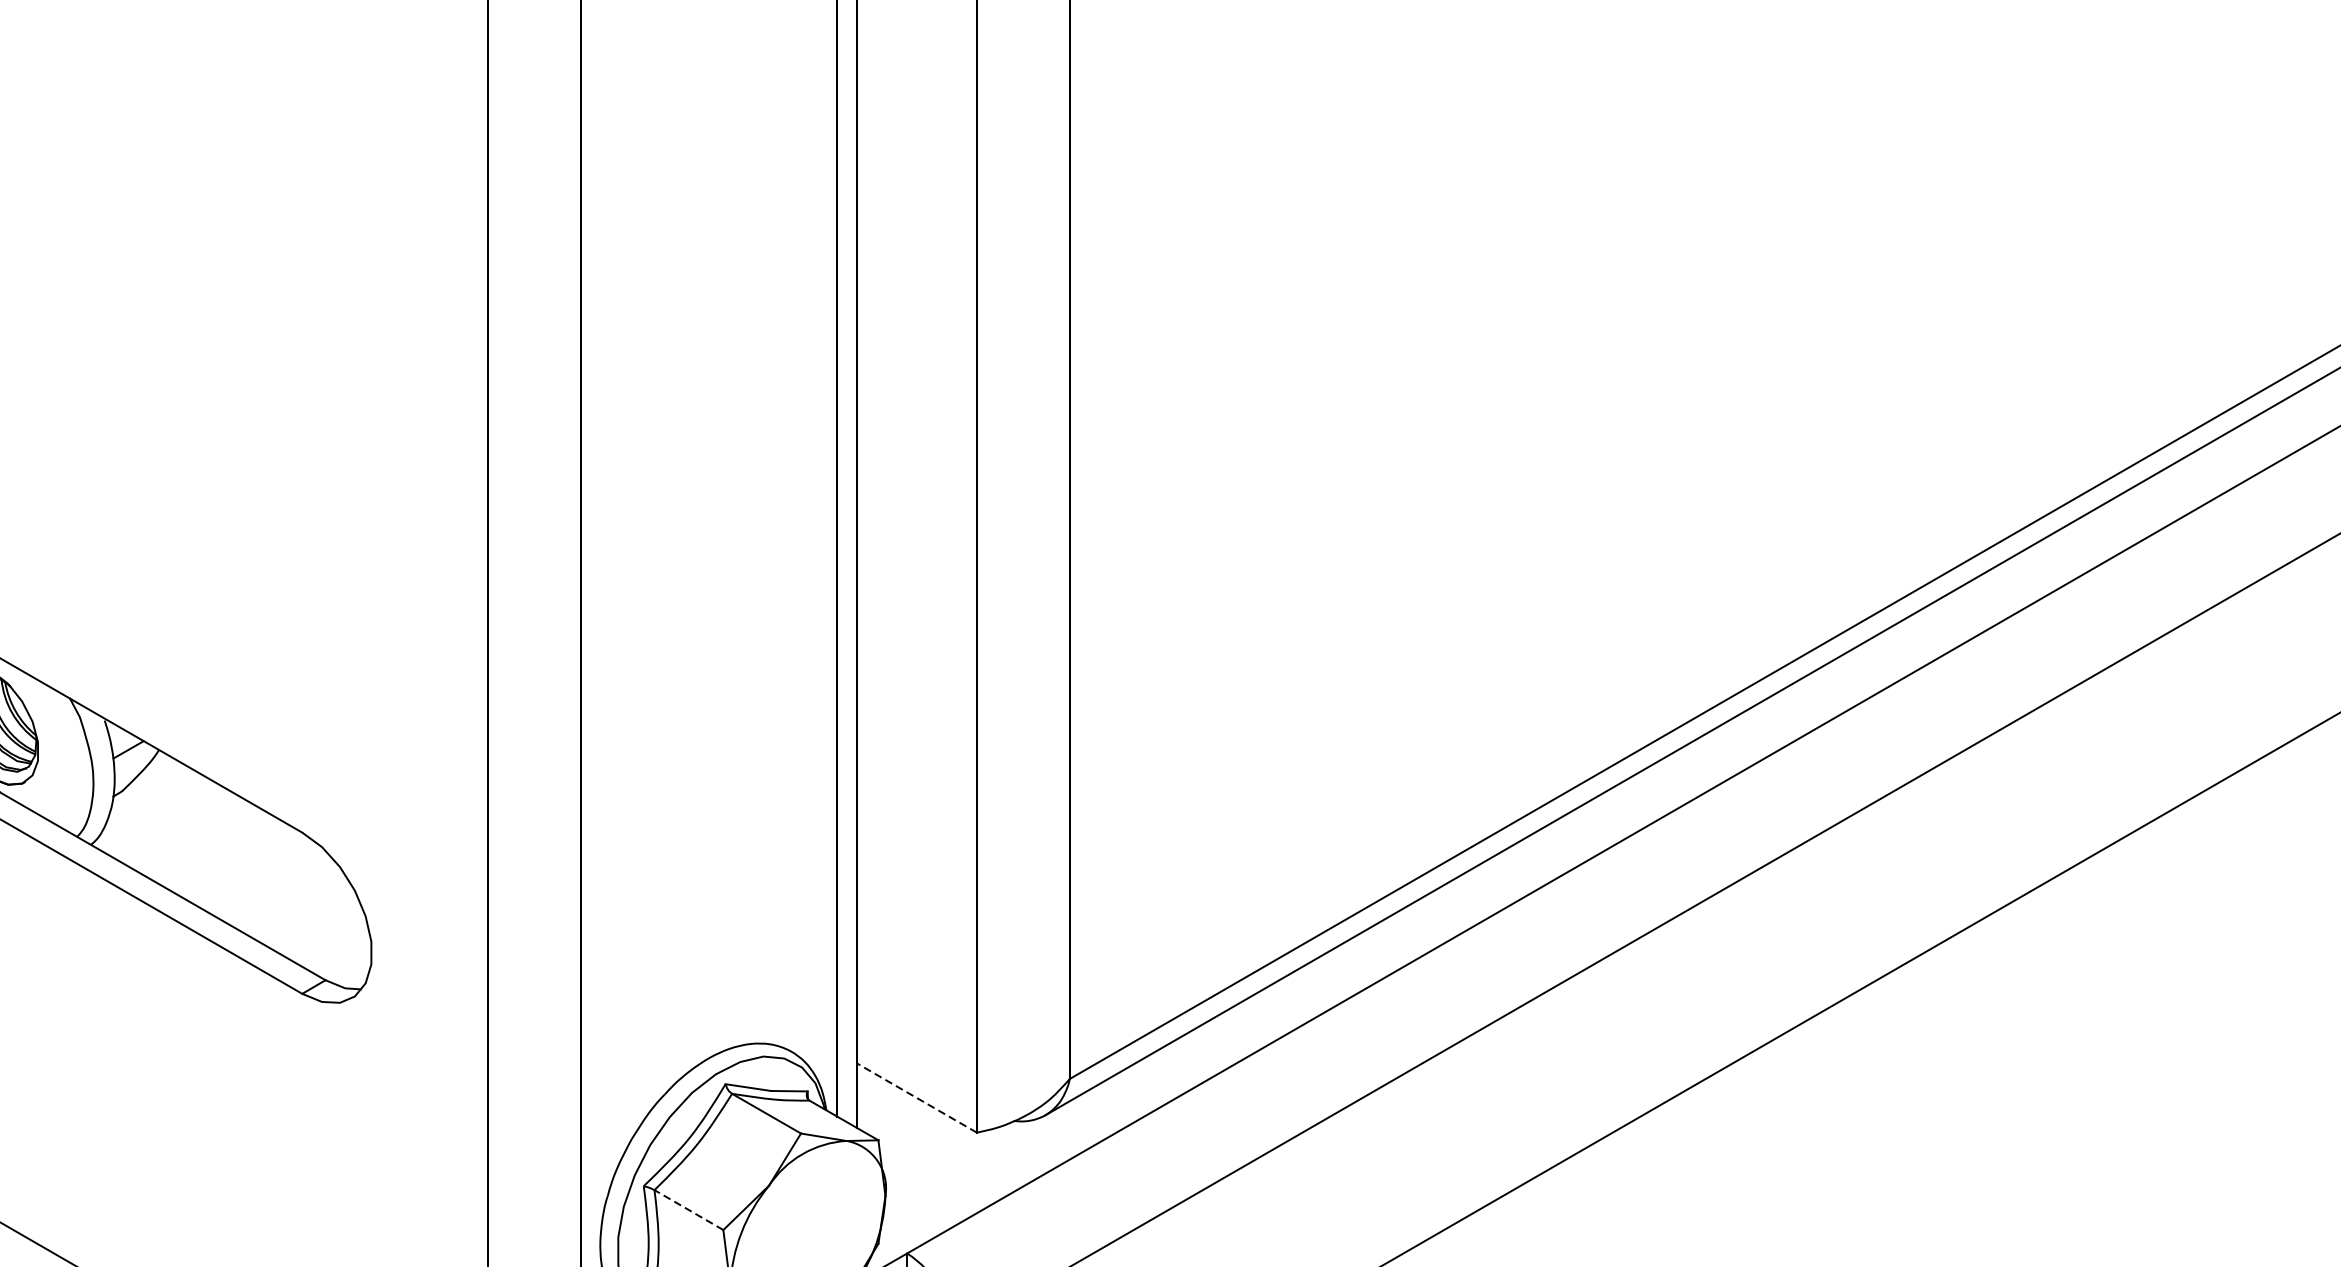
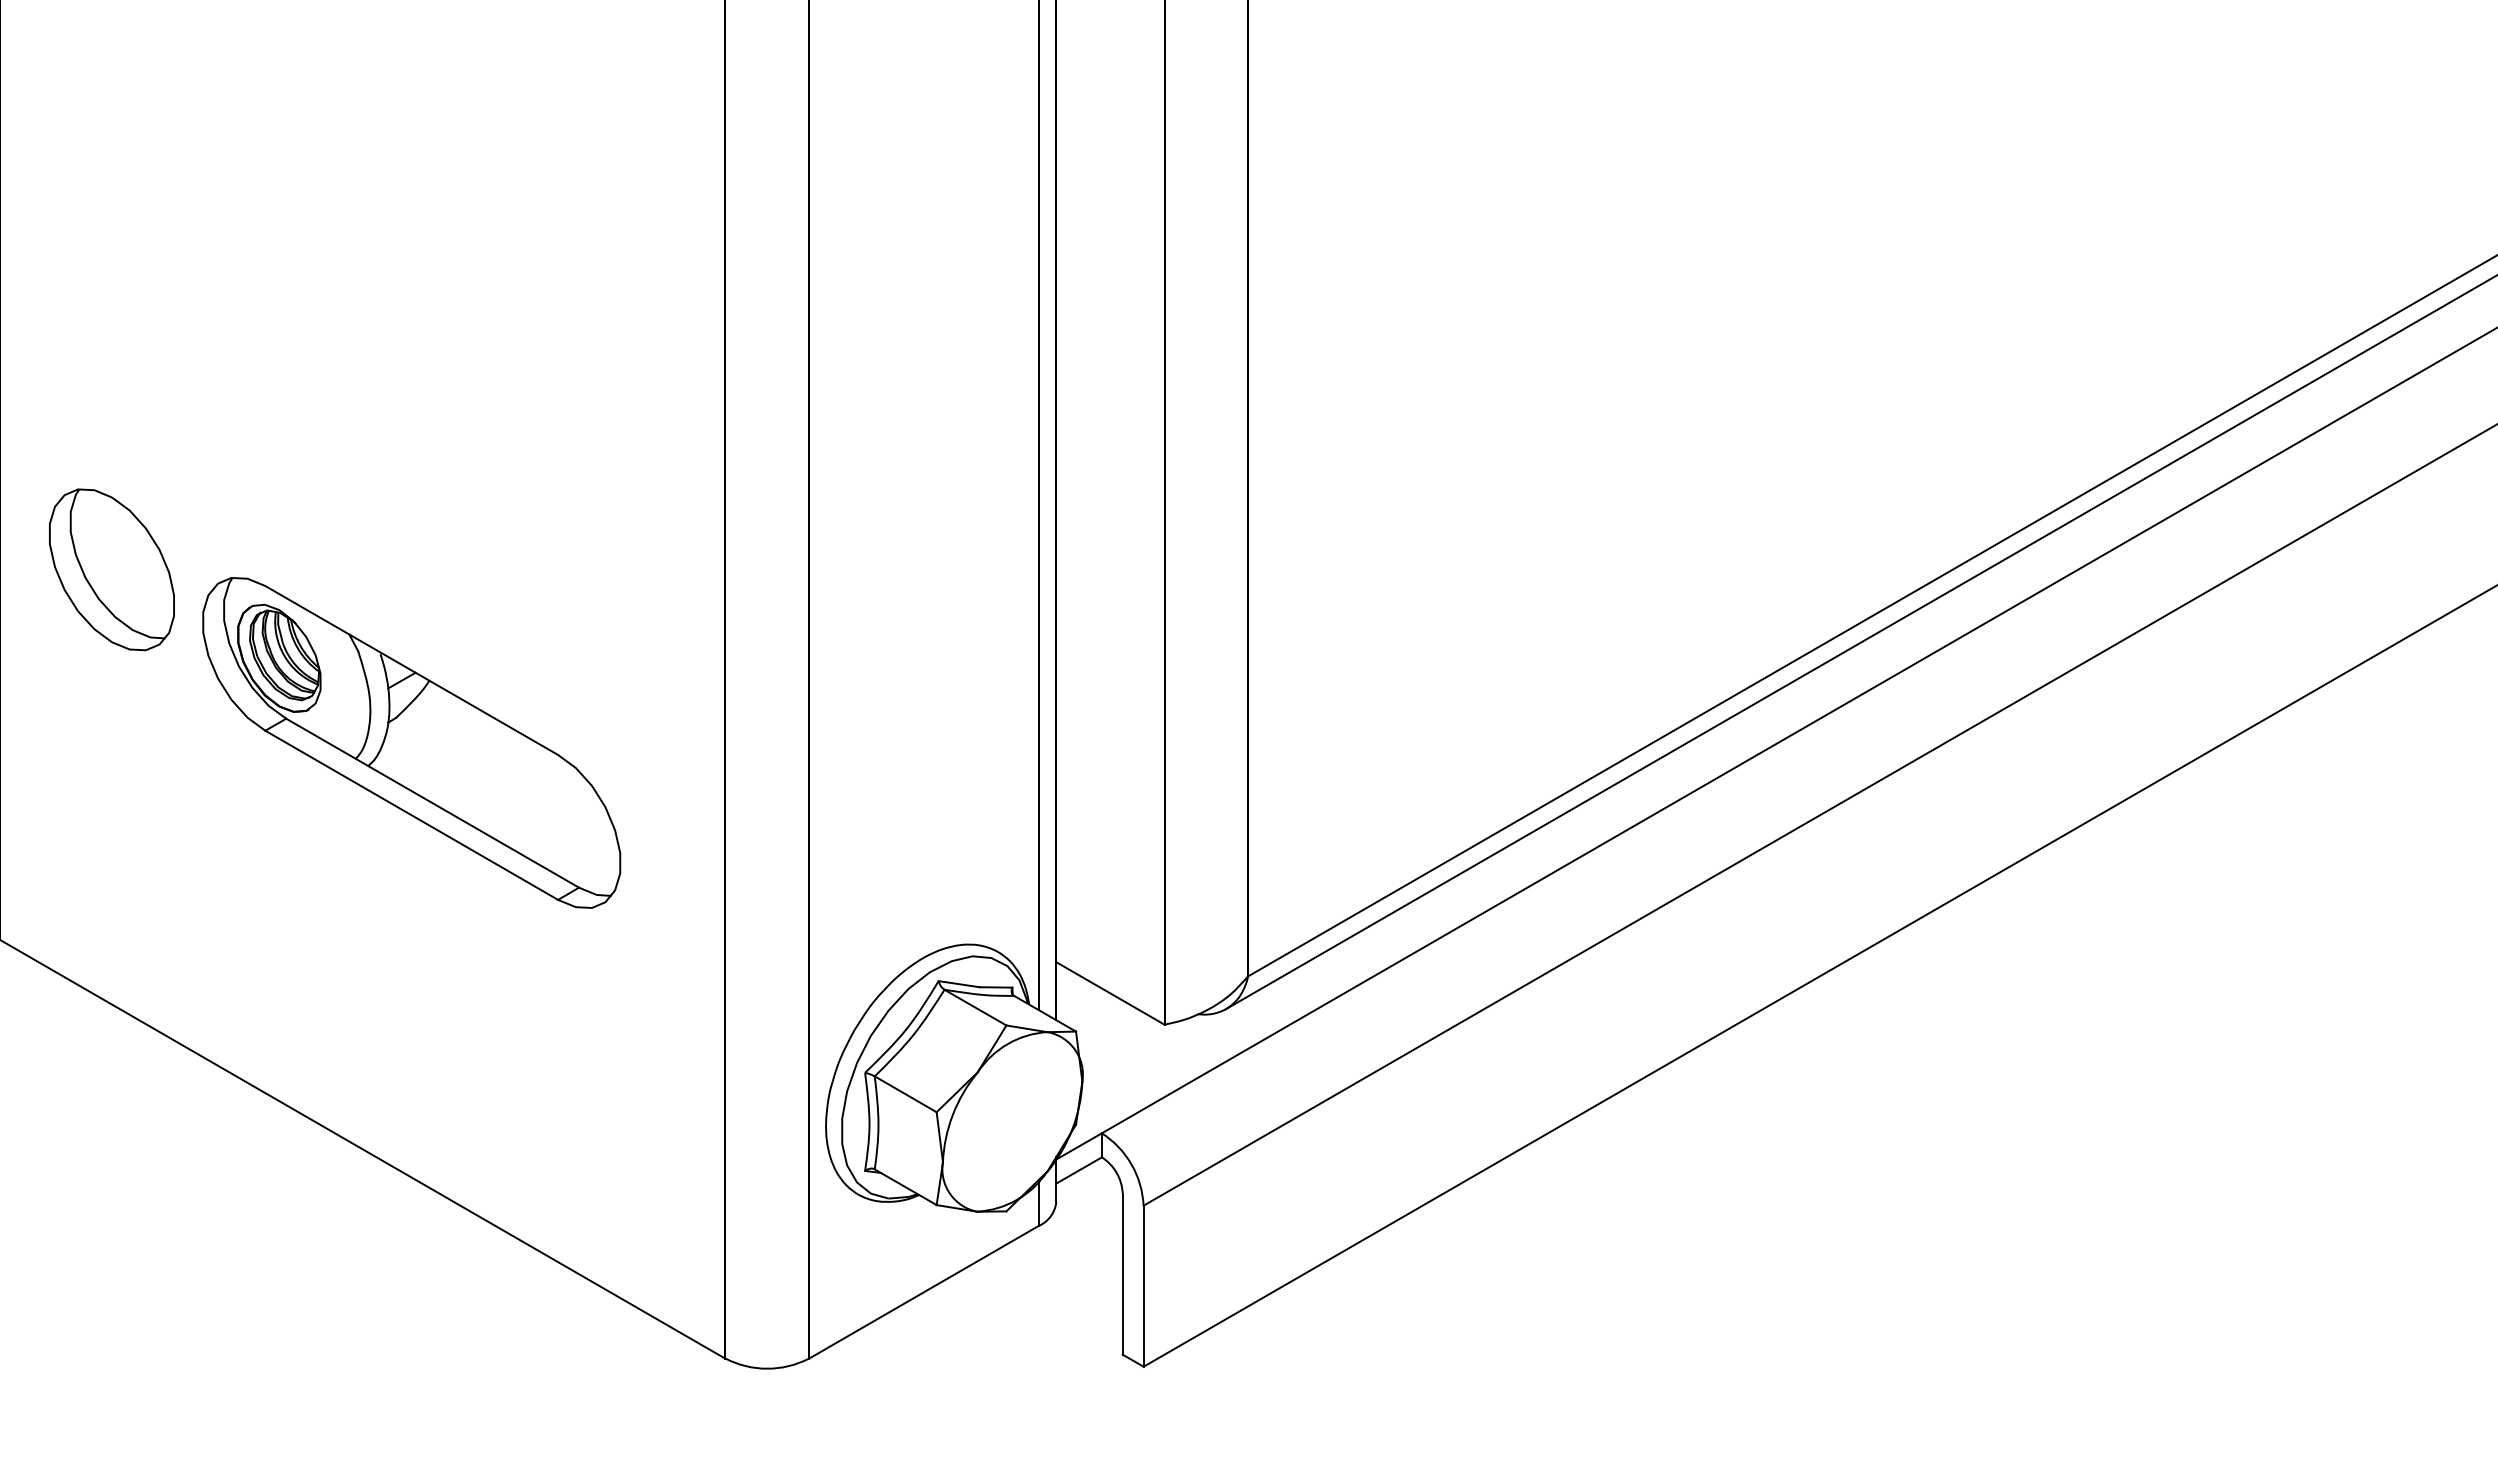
line: (916, 1097) -> (1110, 993), dashed -> solid
line: (688, 1210) -> (905, 1094), dashed -> solid

